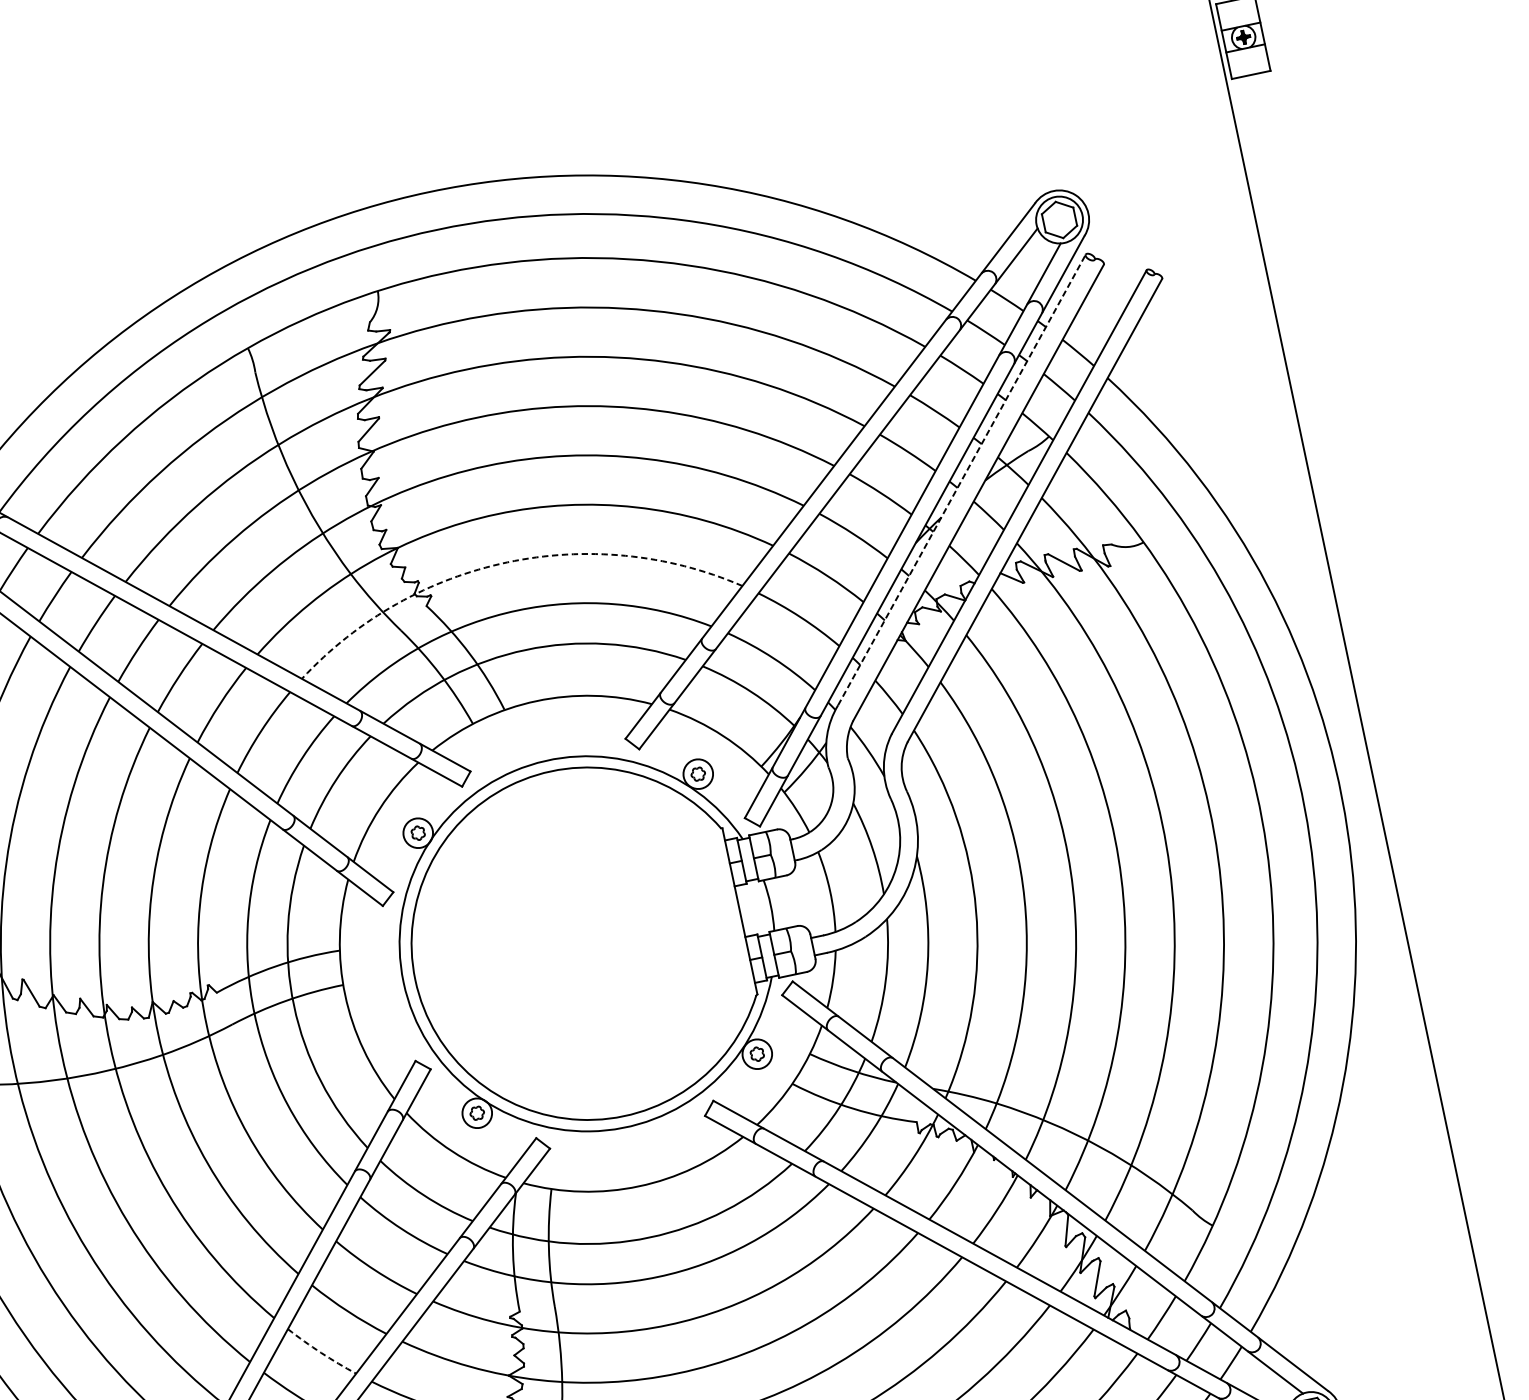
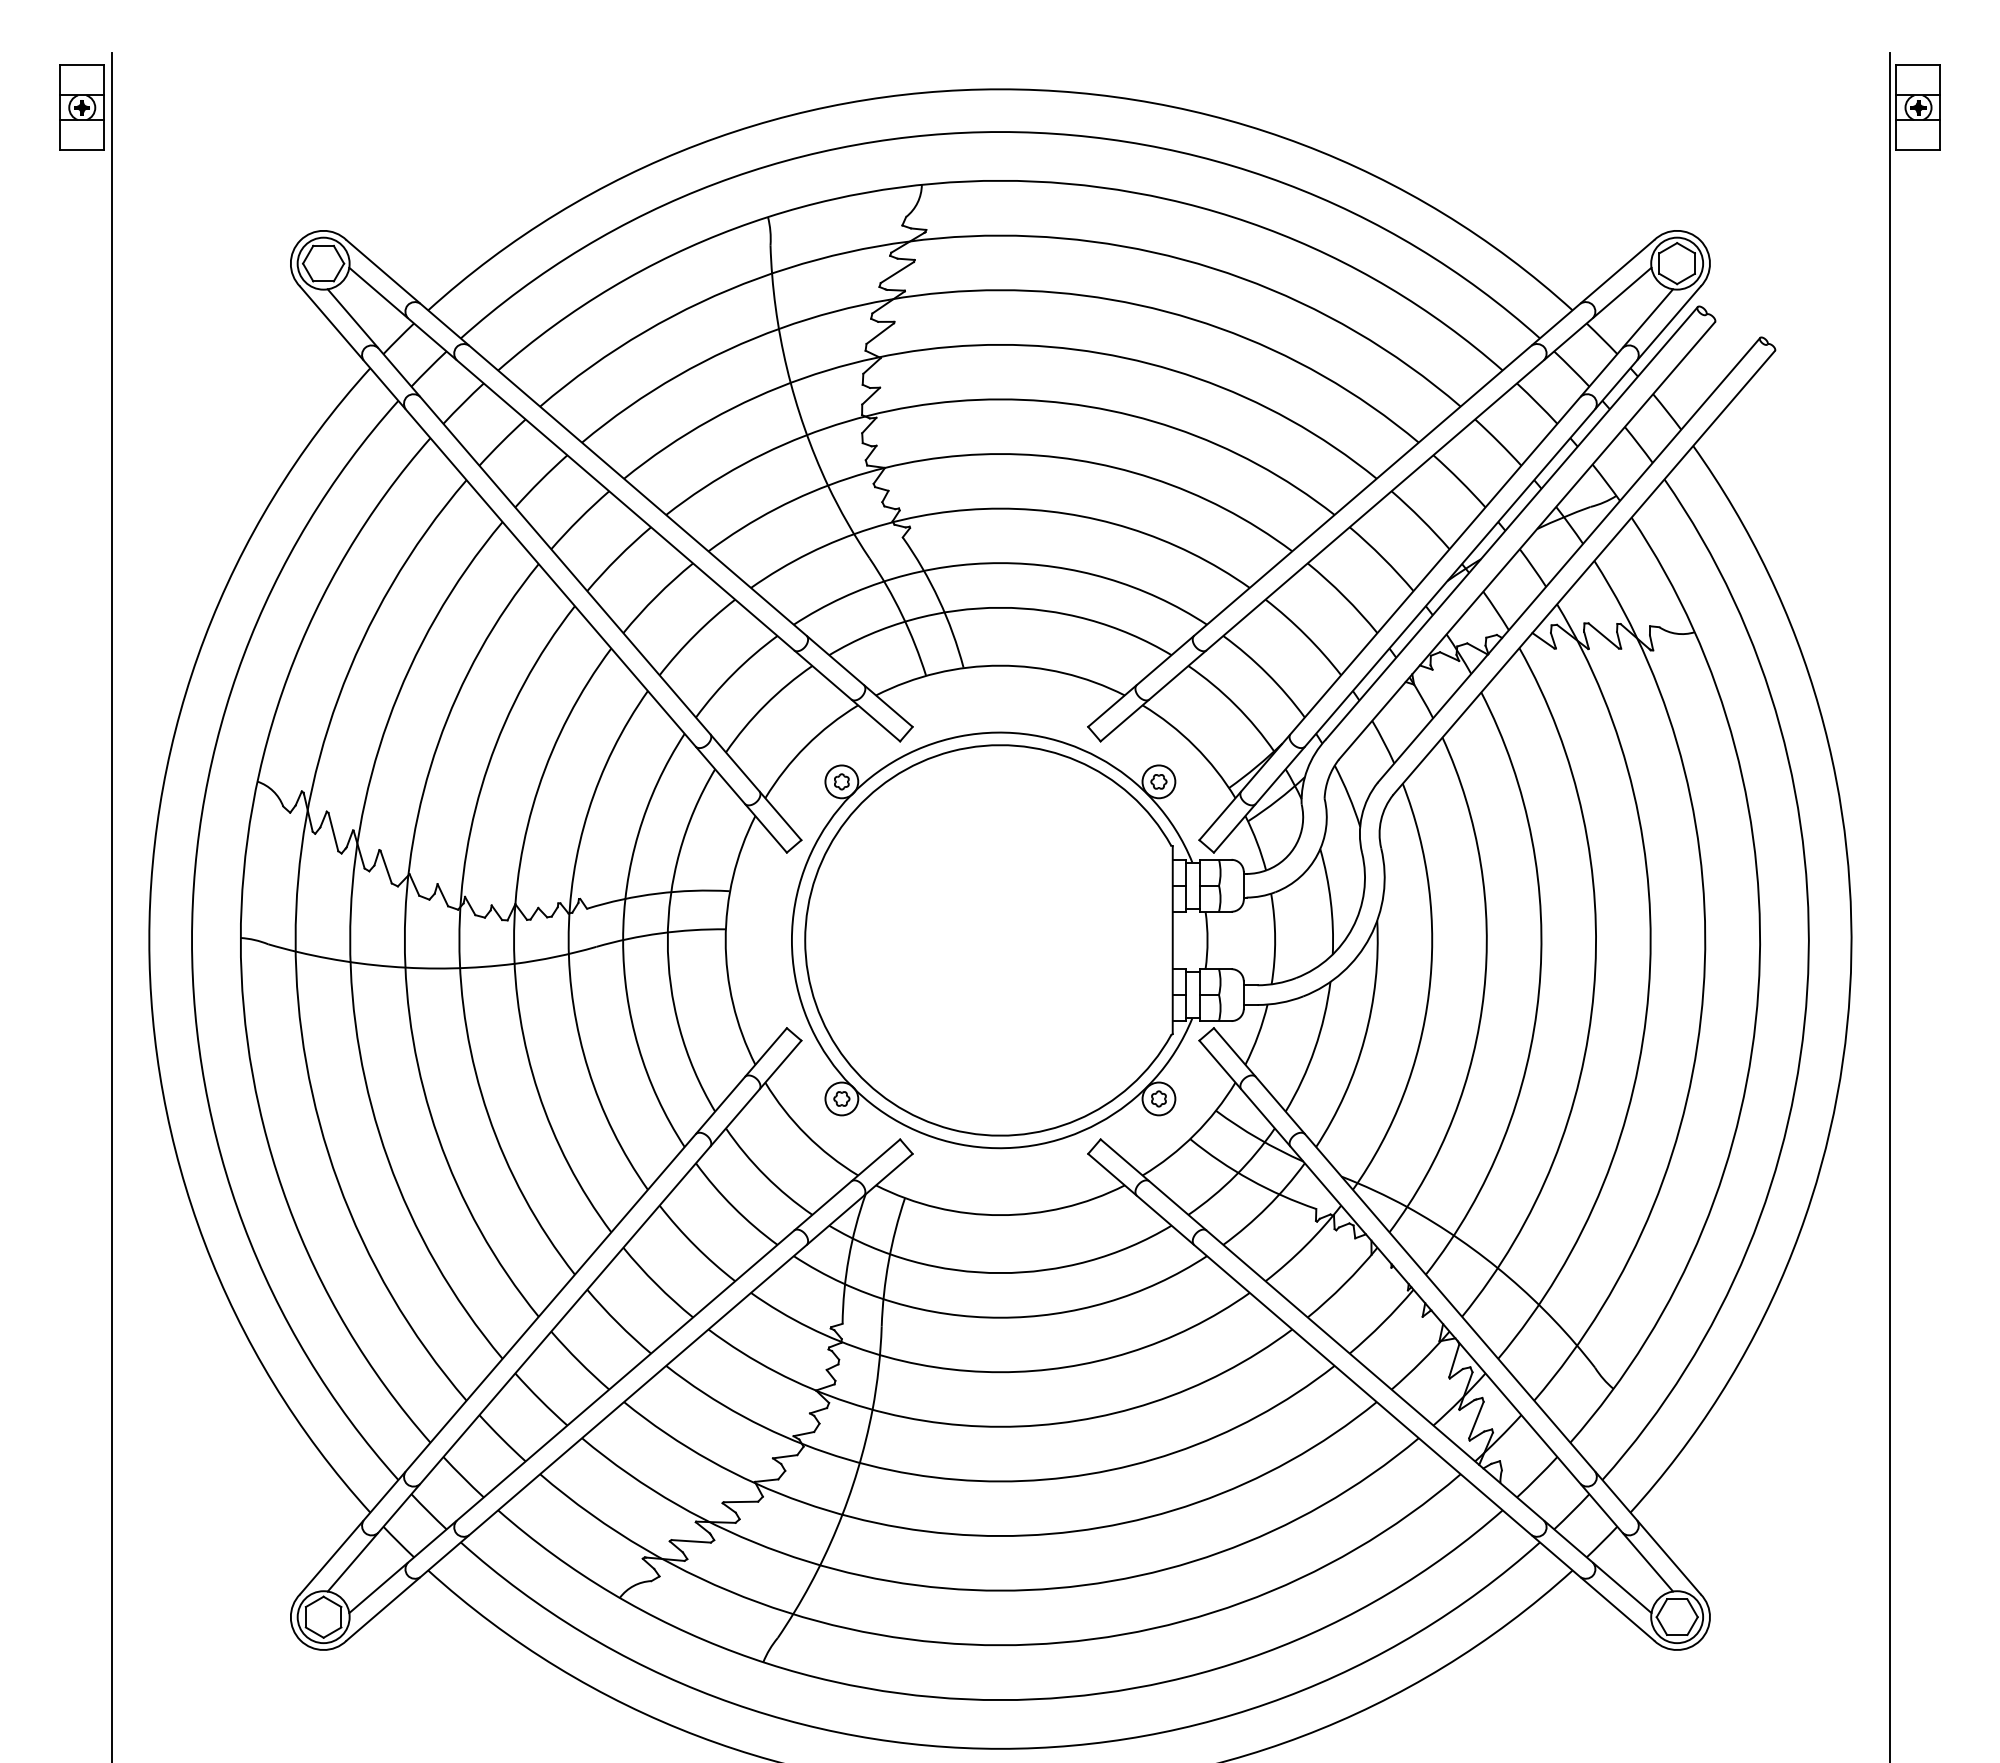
line: (961, 480) -> (1511, 523), dashed -> solid
arc: (507, 562) -> (1000, 508), dashed -> solid
arc: (320, 1353) -> (617, 1323), dashed -> solid

